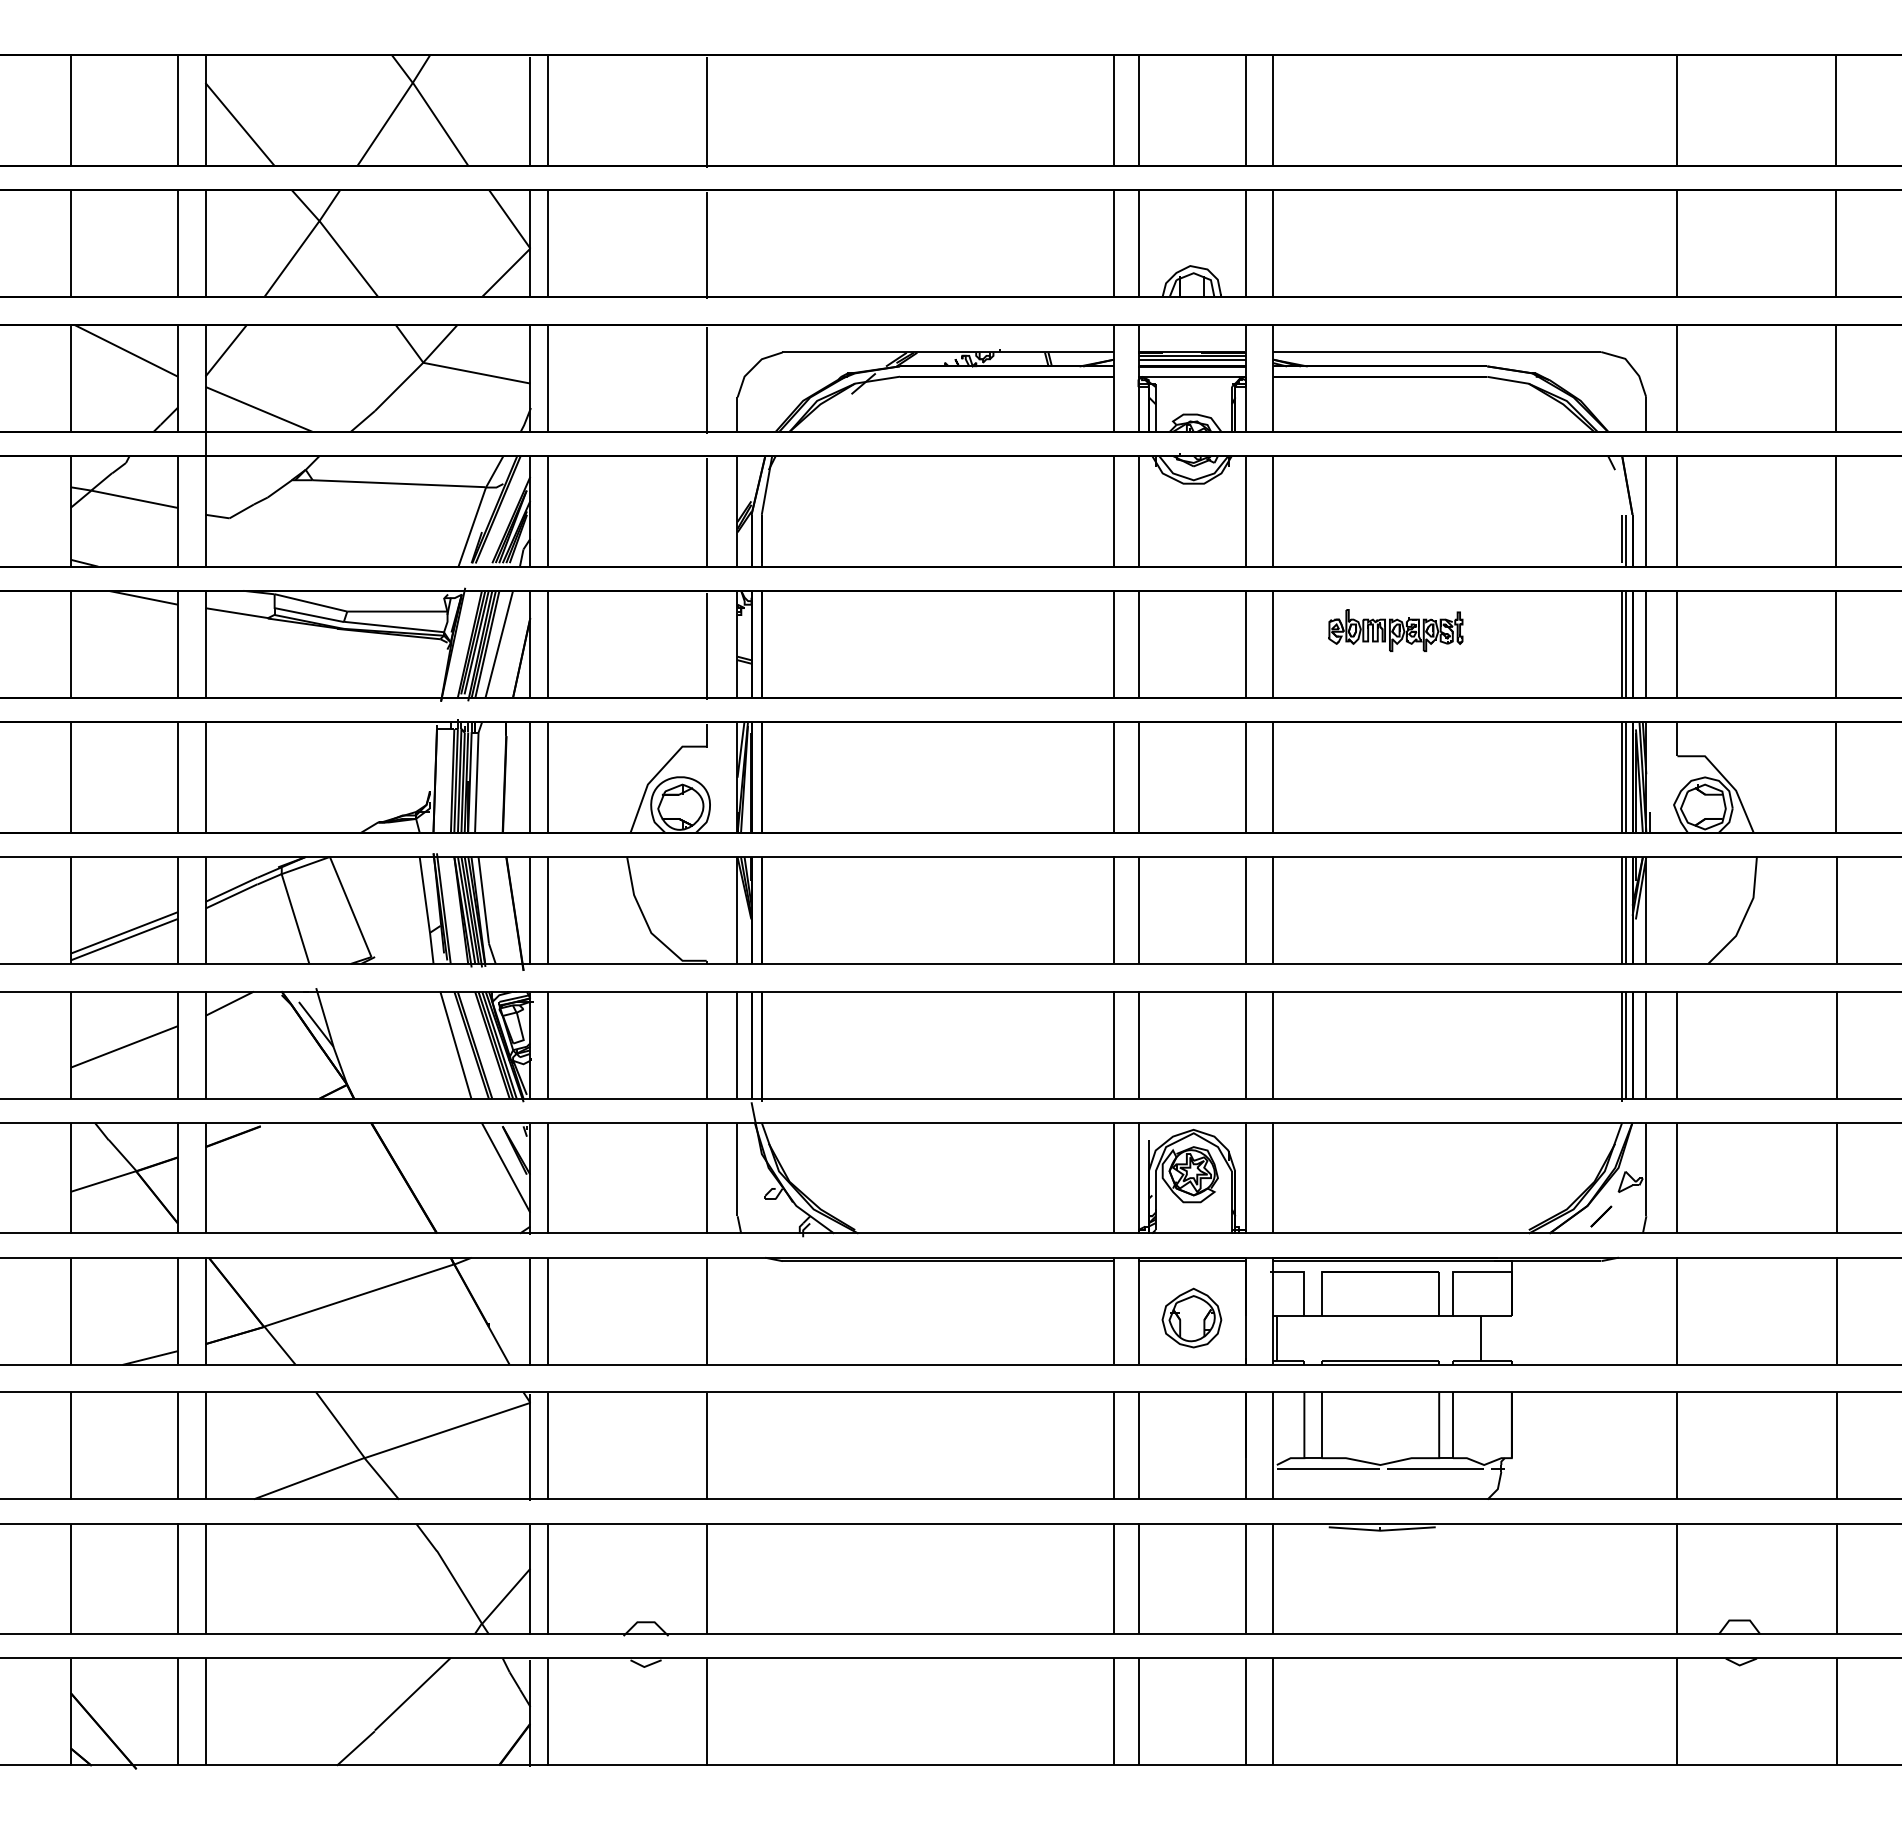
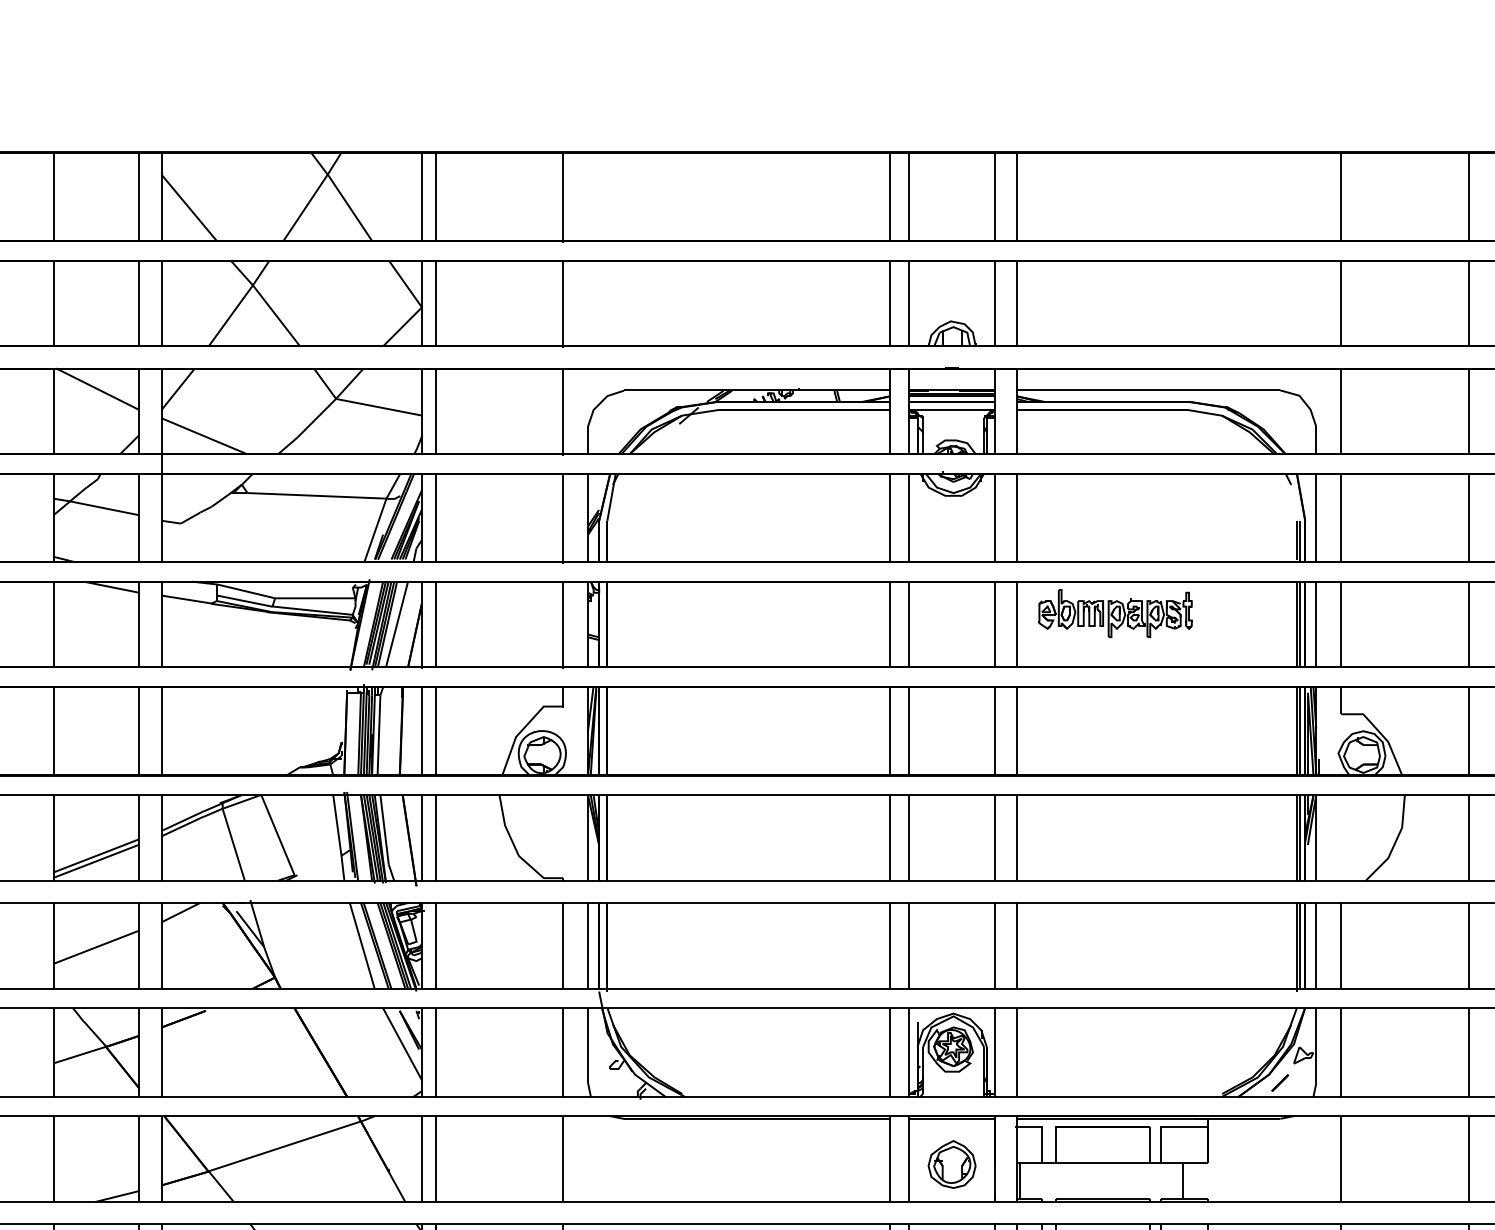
part: (1395, 630) -> (1115, 613), size x1.43

